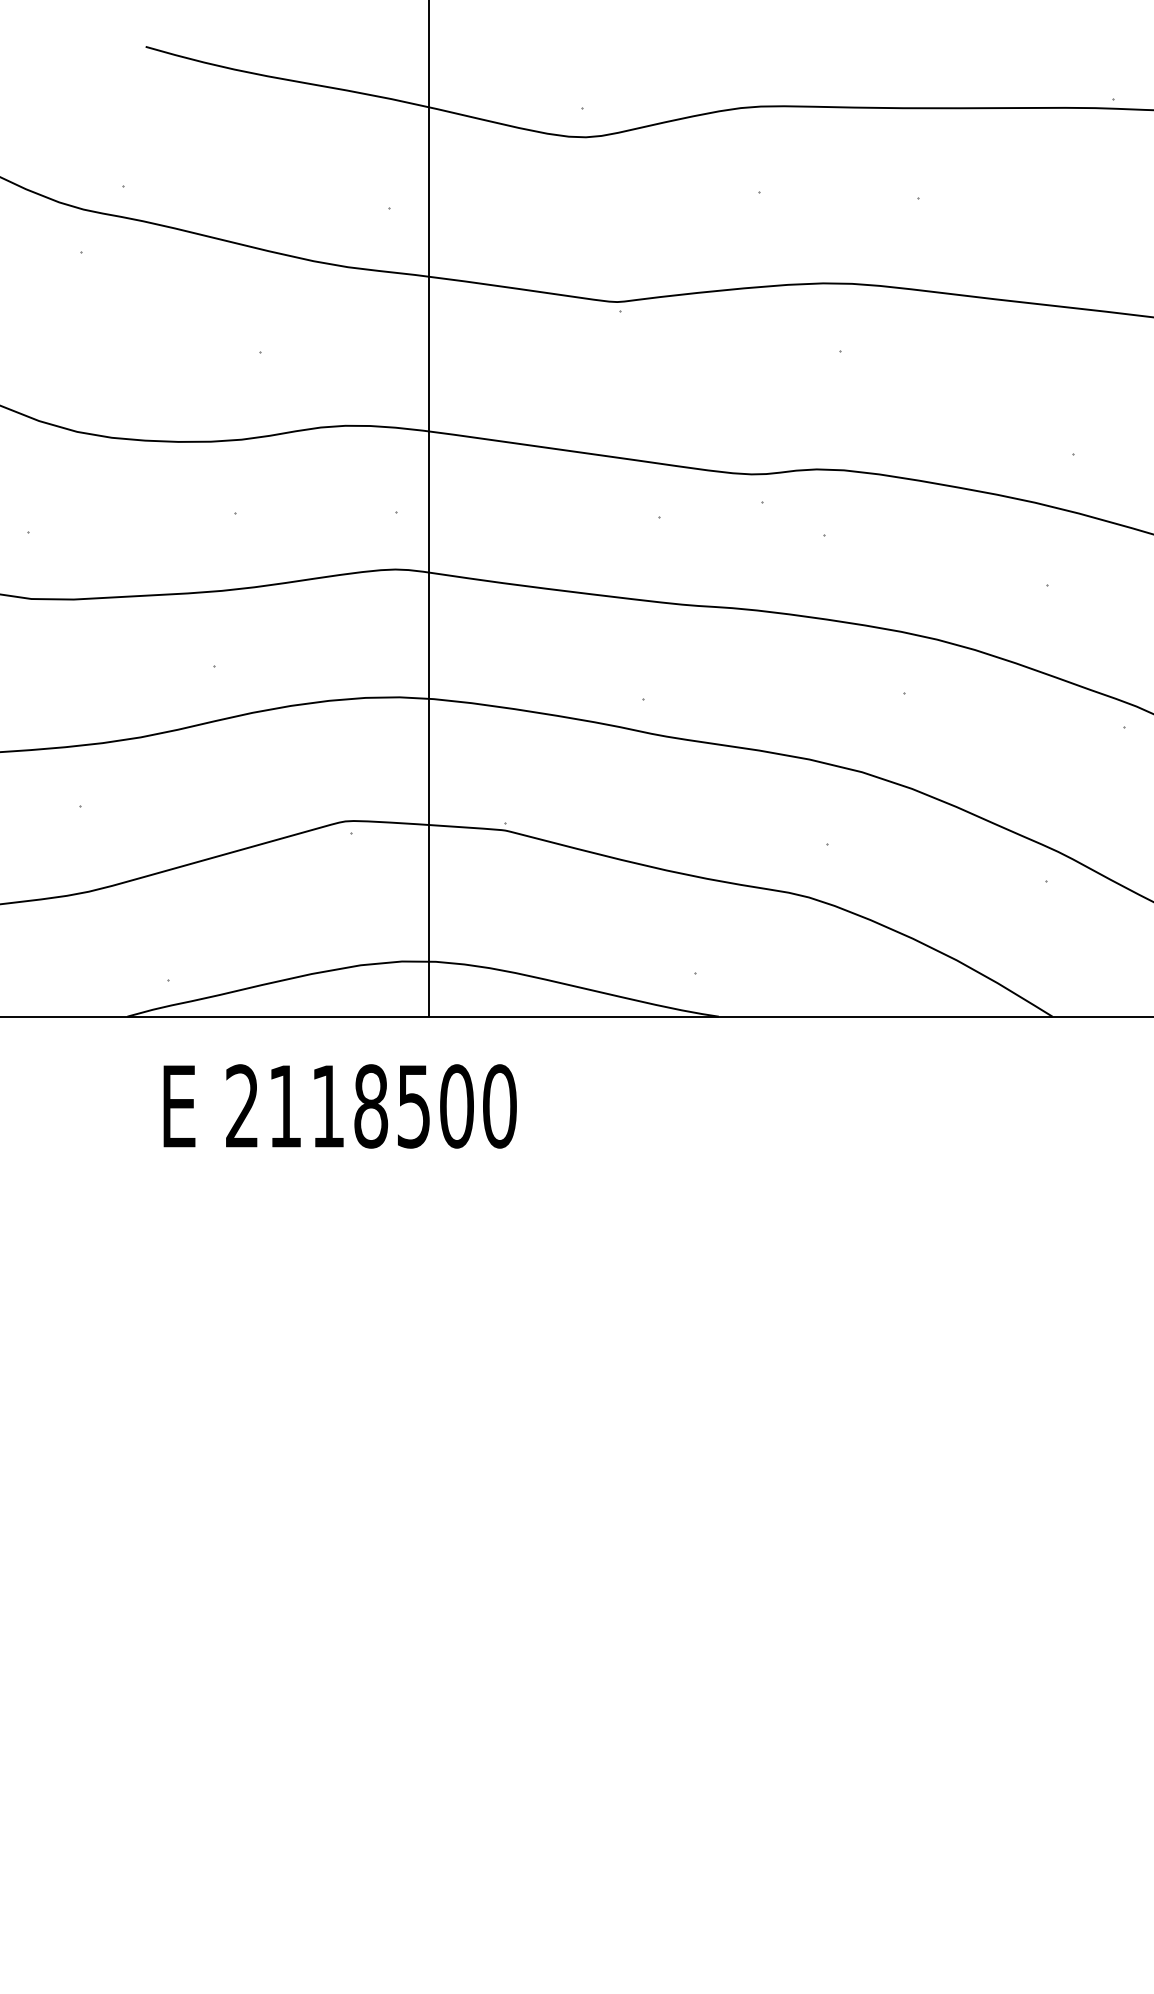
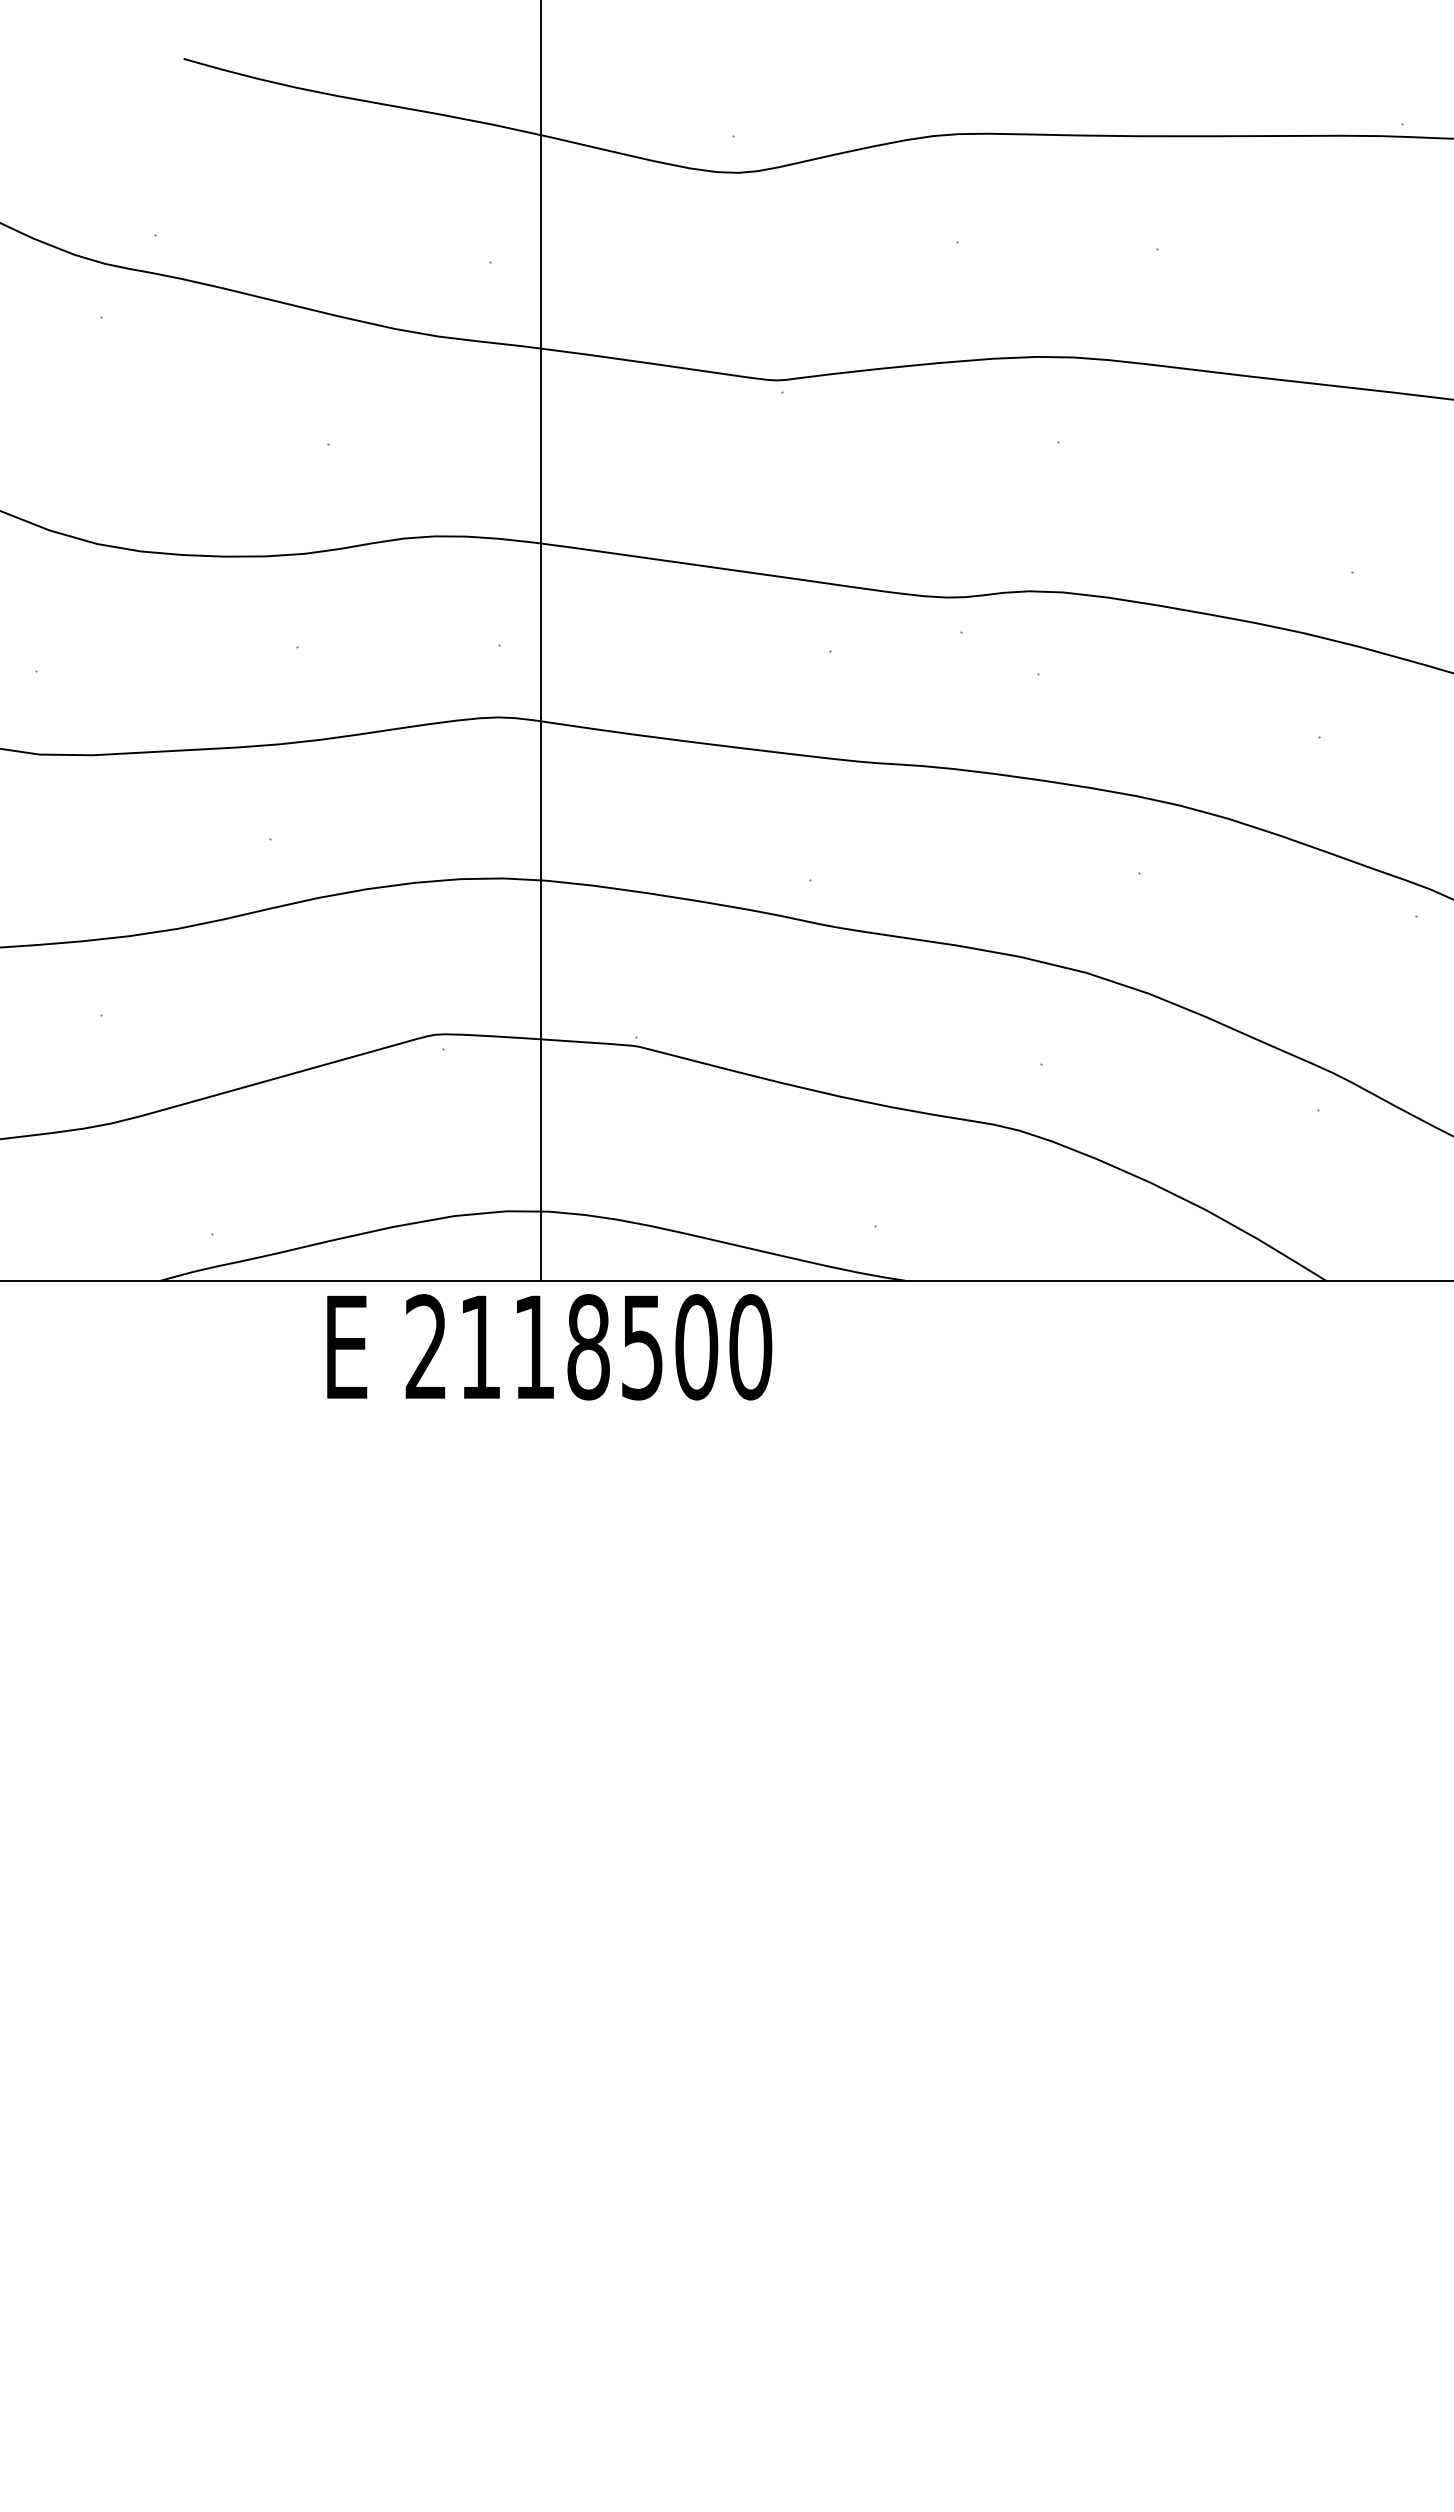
text: (339, 1106) -> (548, 1347), moved

